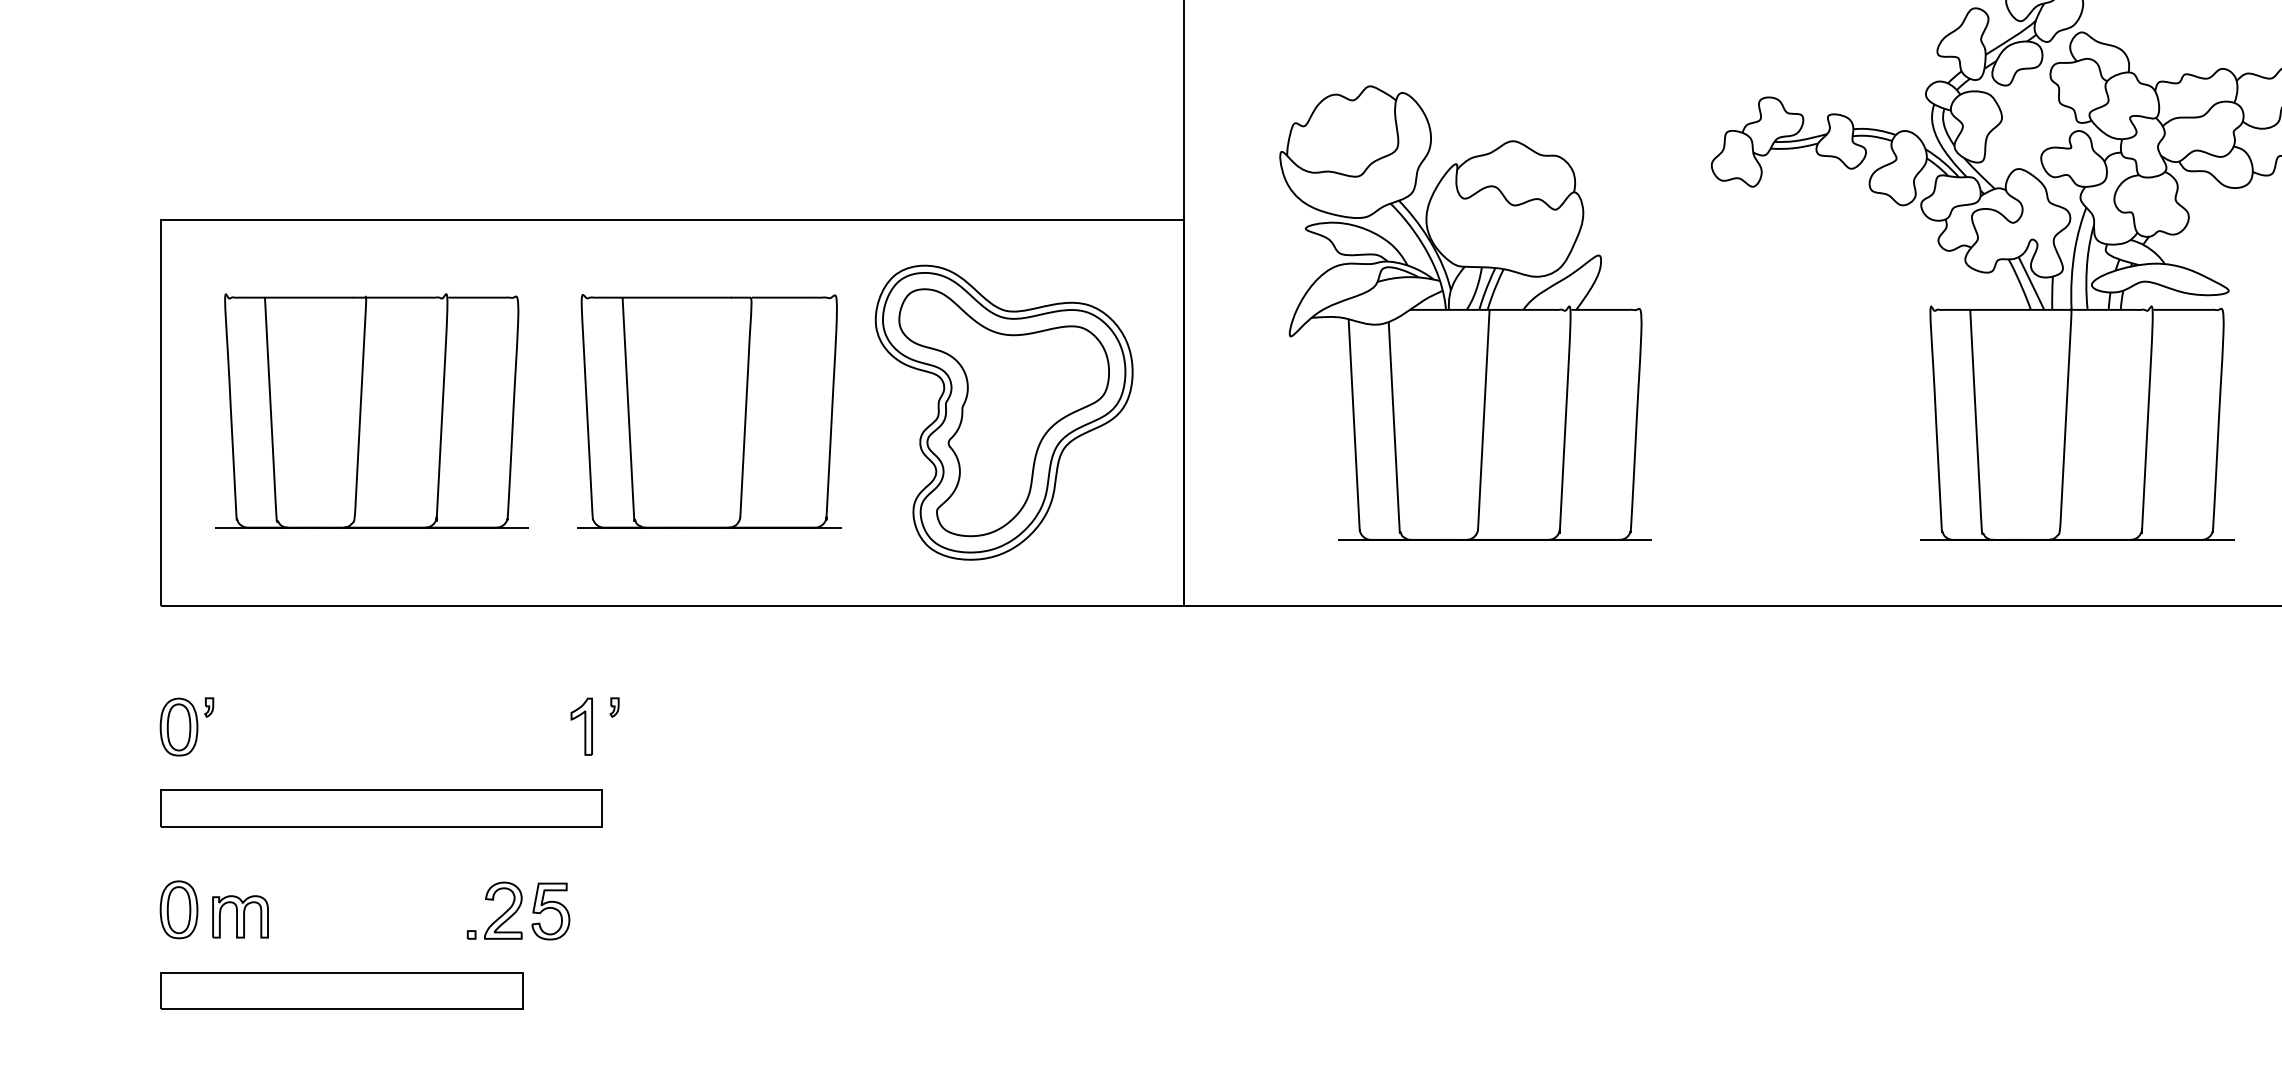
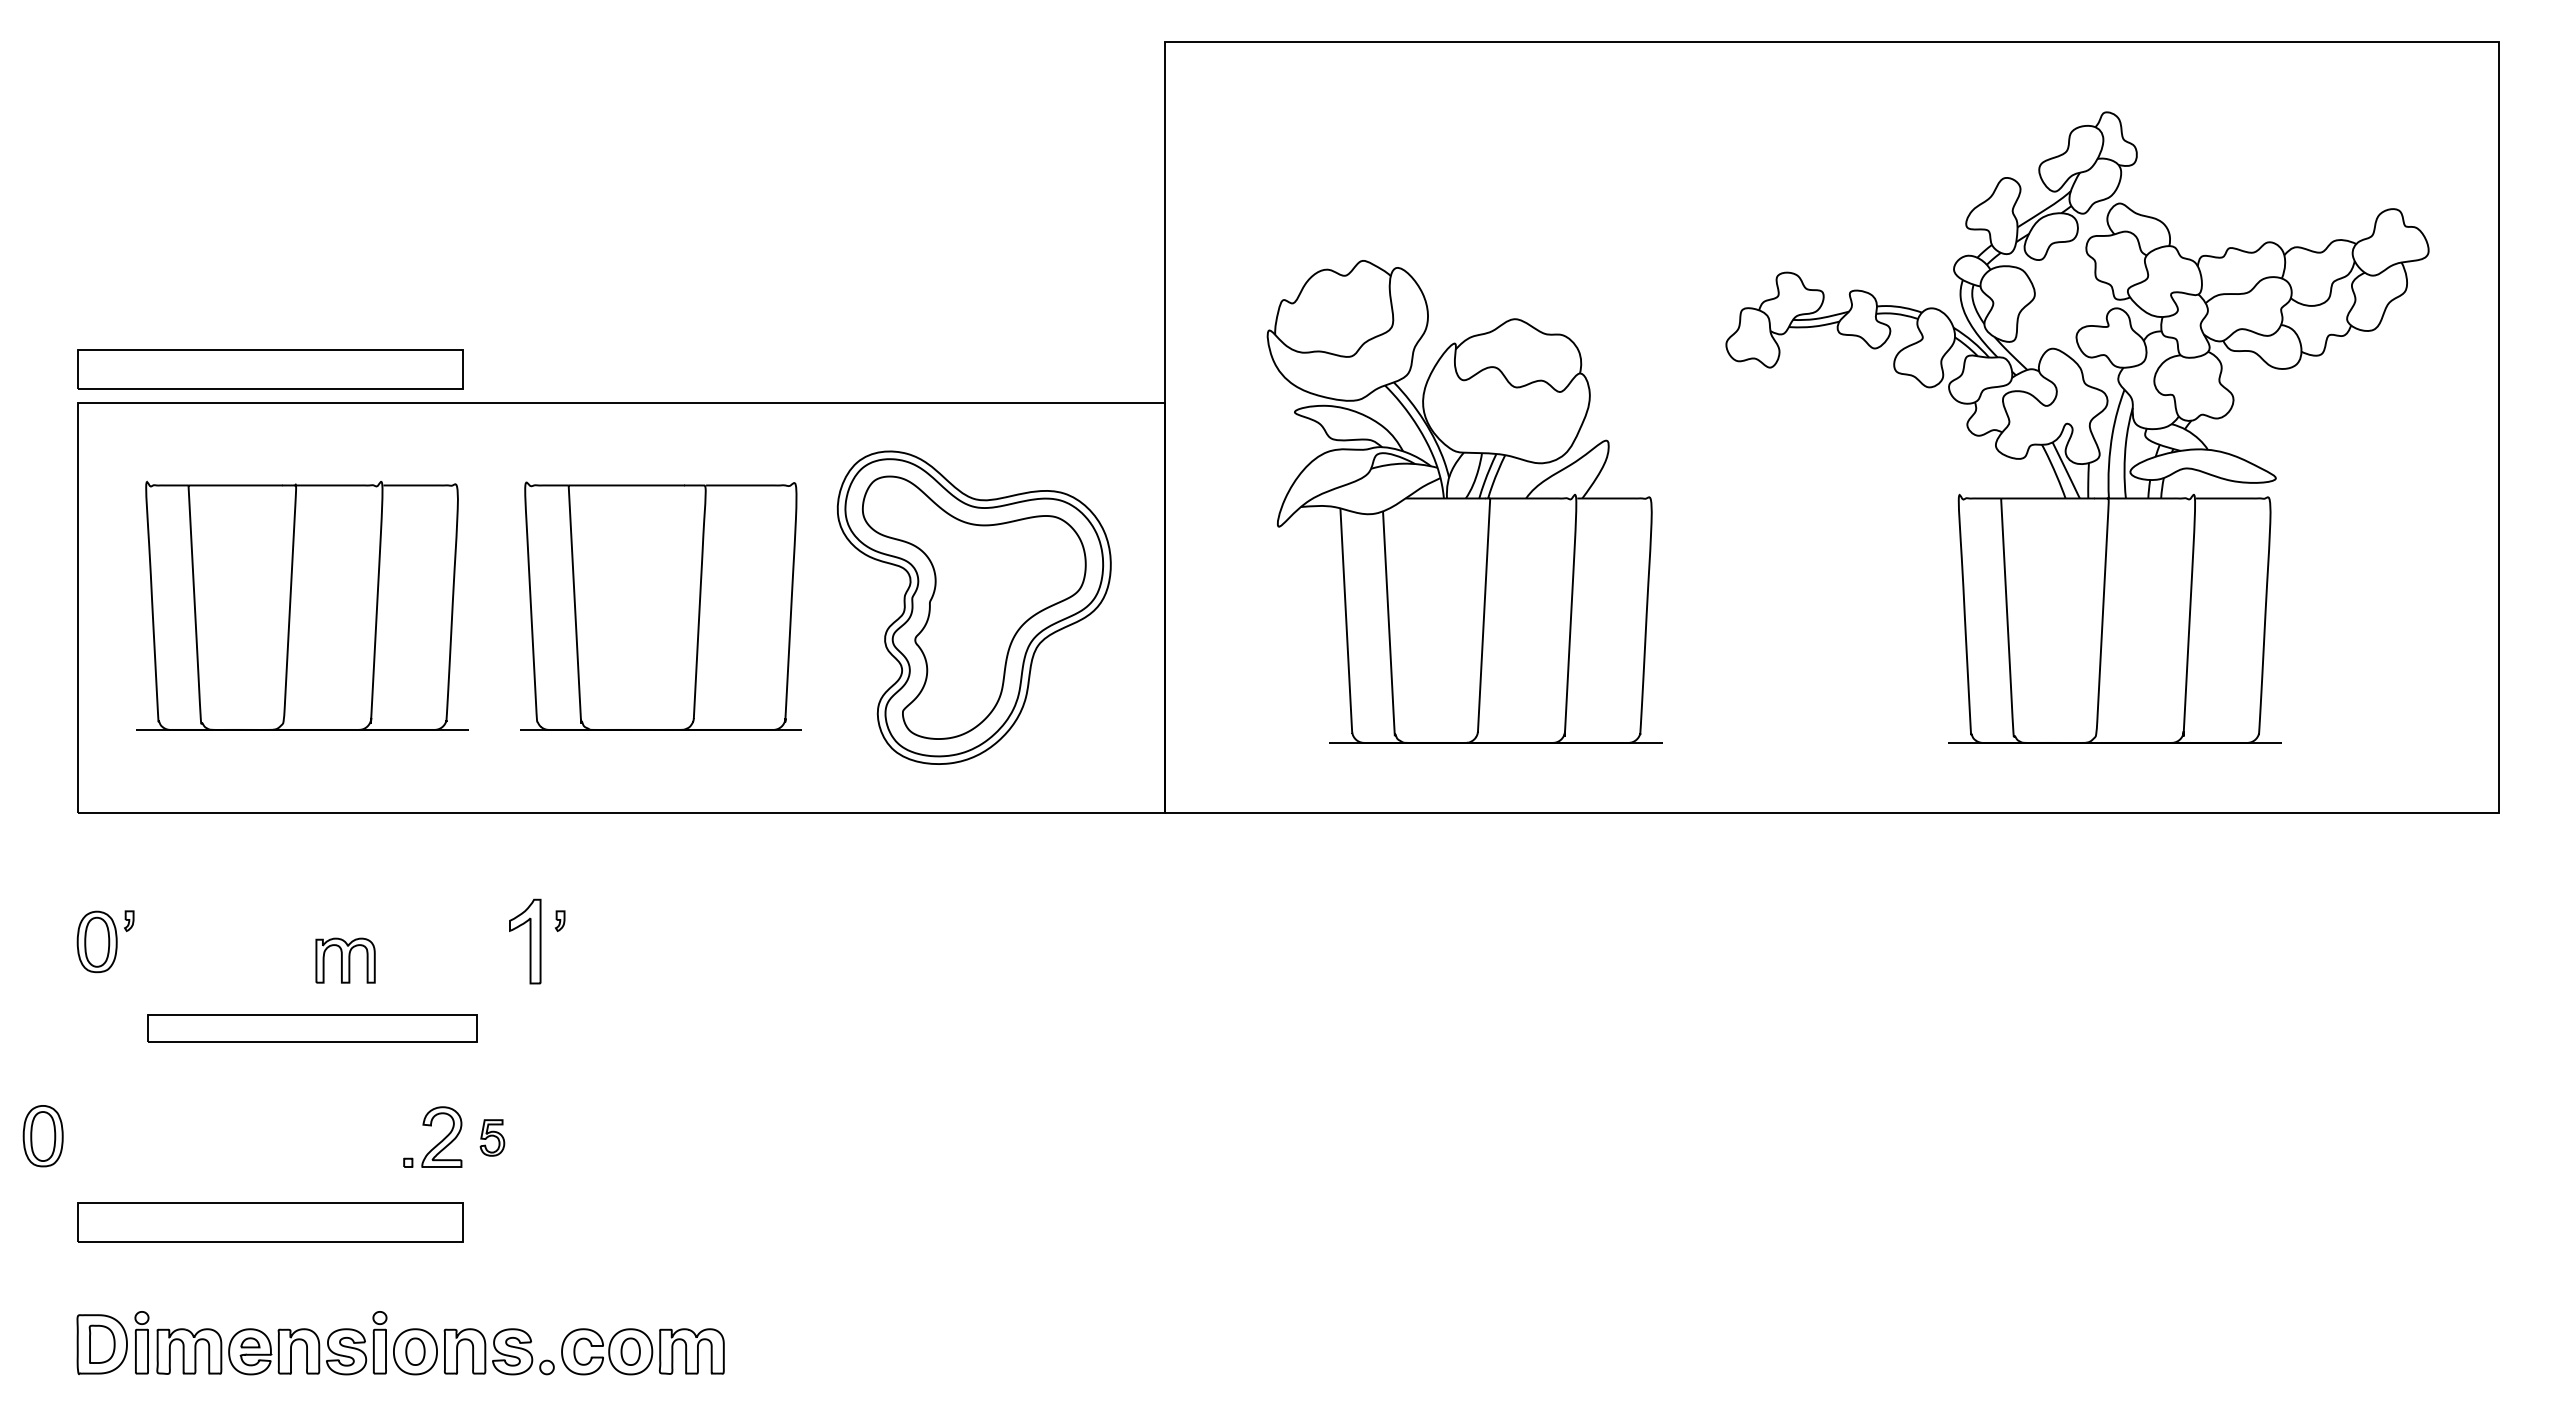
part: (342, 188) -> (270, 369), added
part: (581, 726) -> (525, 941), size x1.4
part: (381, 808) -> (312, 1028), size x0.7
part: (178, 910) -> (42, 1136), moved
part: (550, 911) -> (492, 1137), size x0.6
part: (240, 916) -> (345, 960), moved

